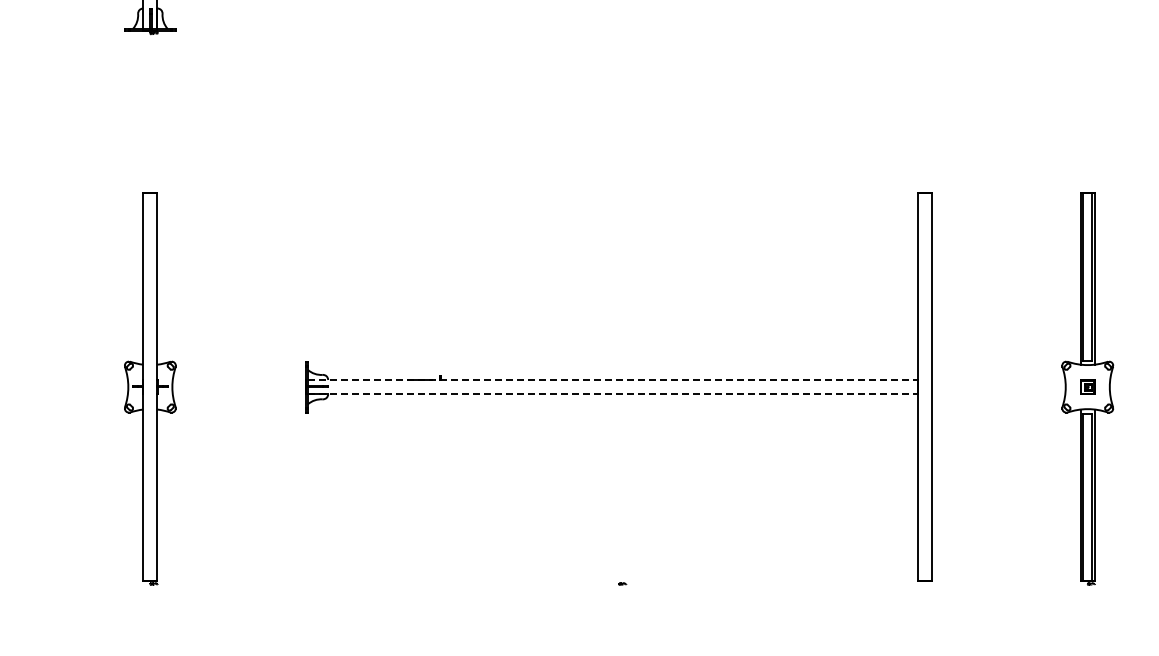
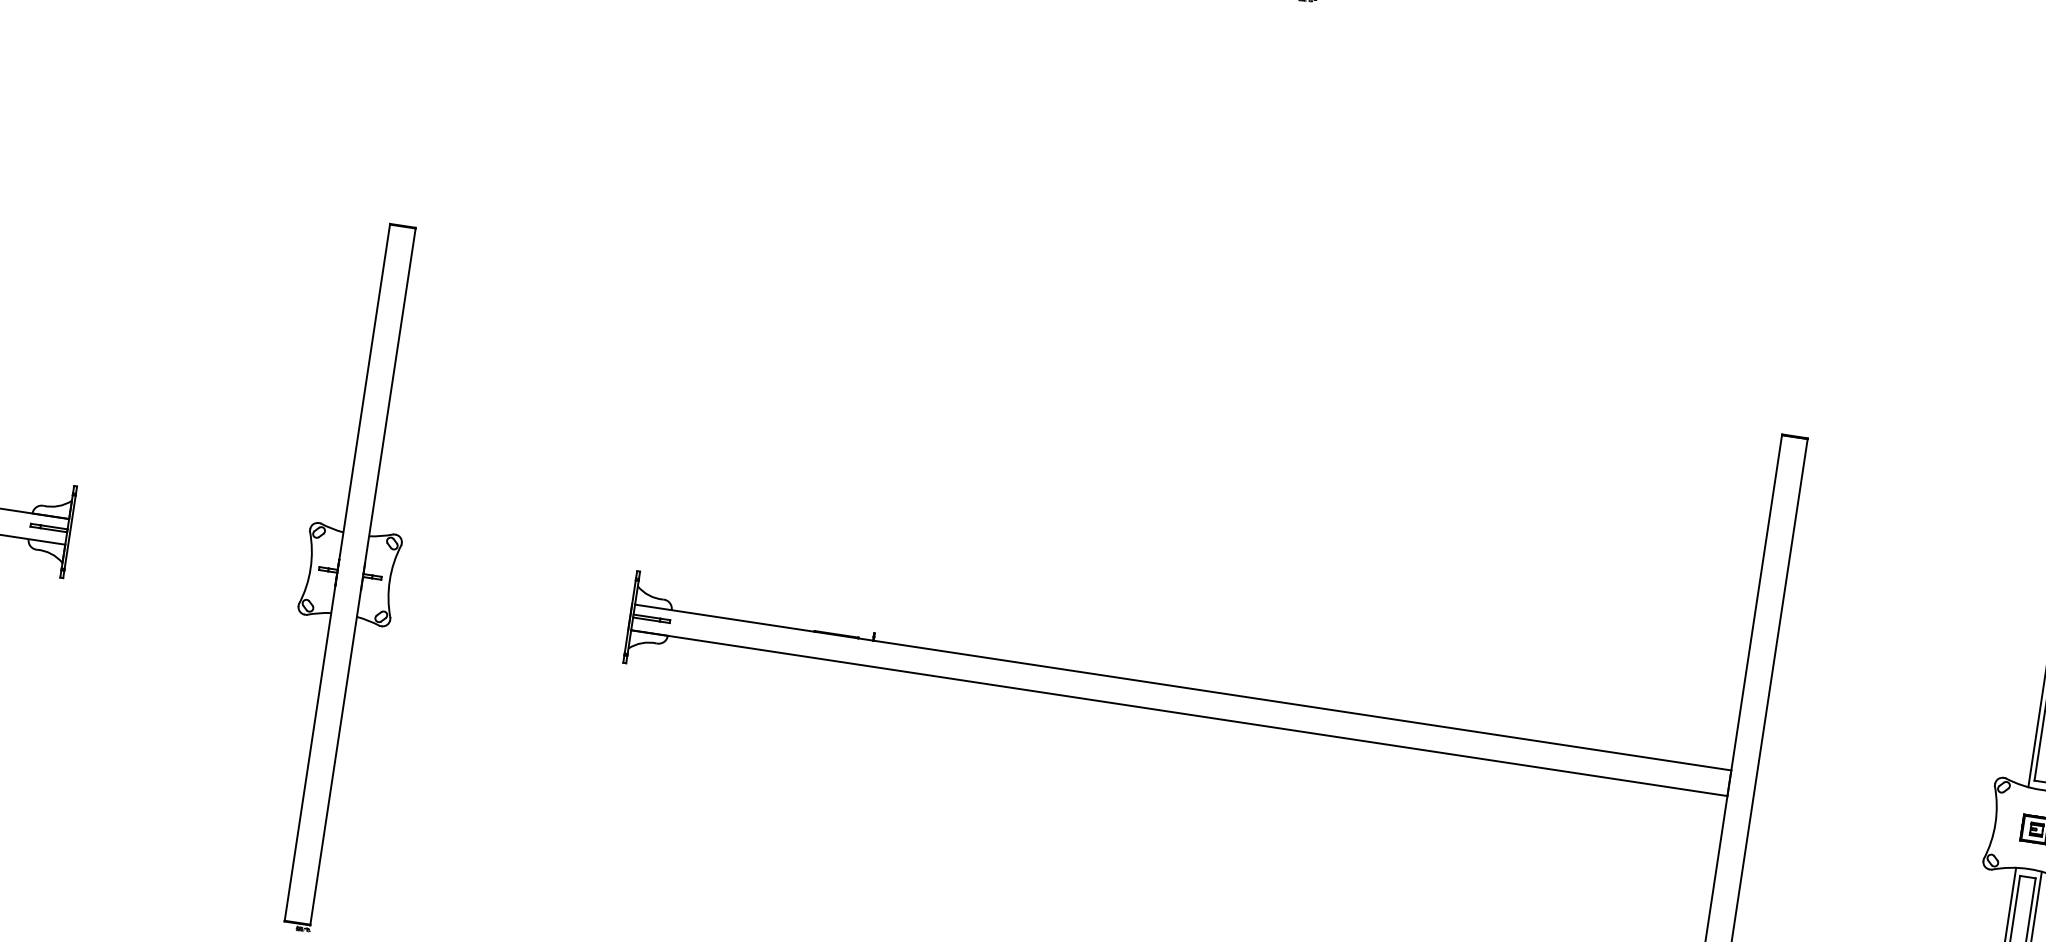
line: (612, 379) -> (1182, 686), dashed -> solid
line: (612, 394) -> (1178, 713), dashed -> solid

